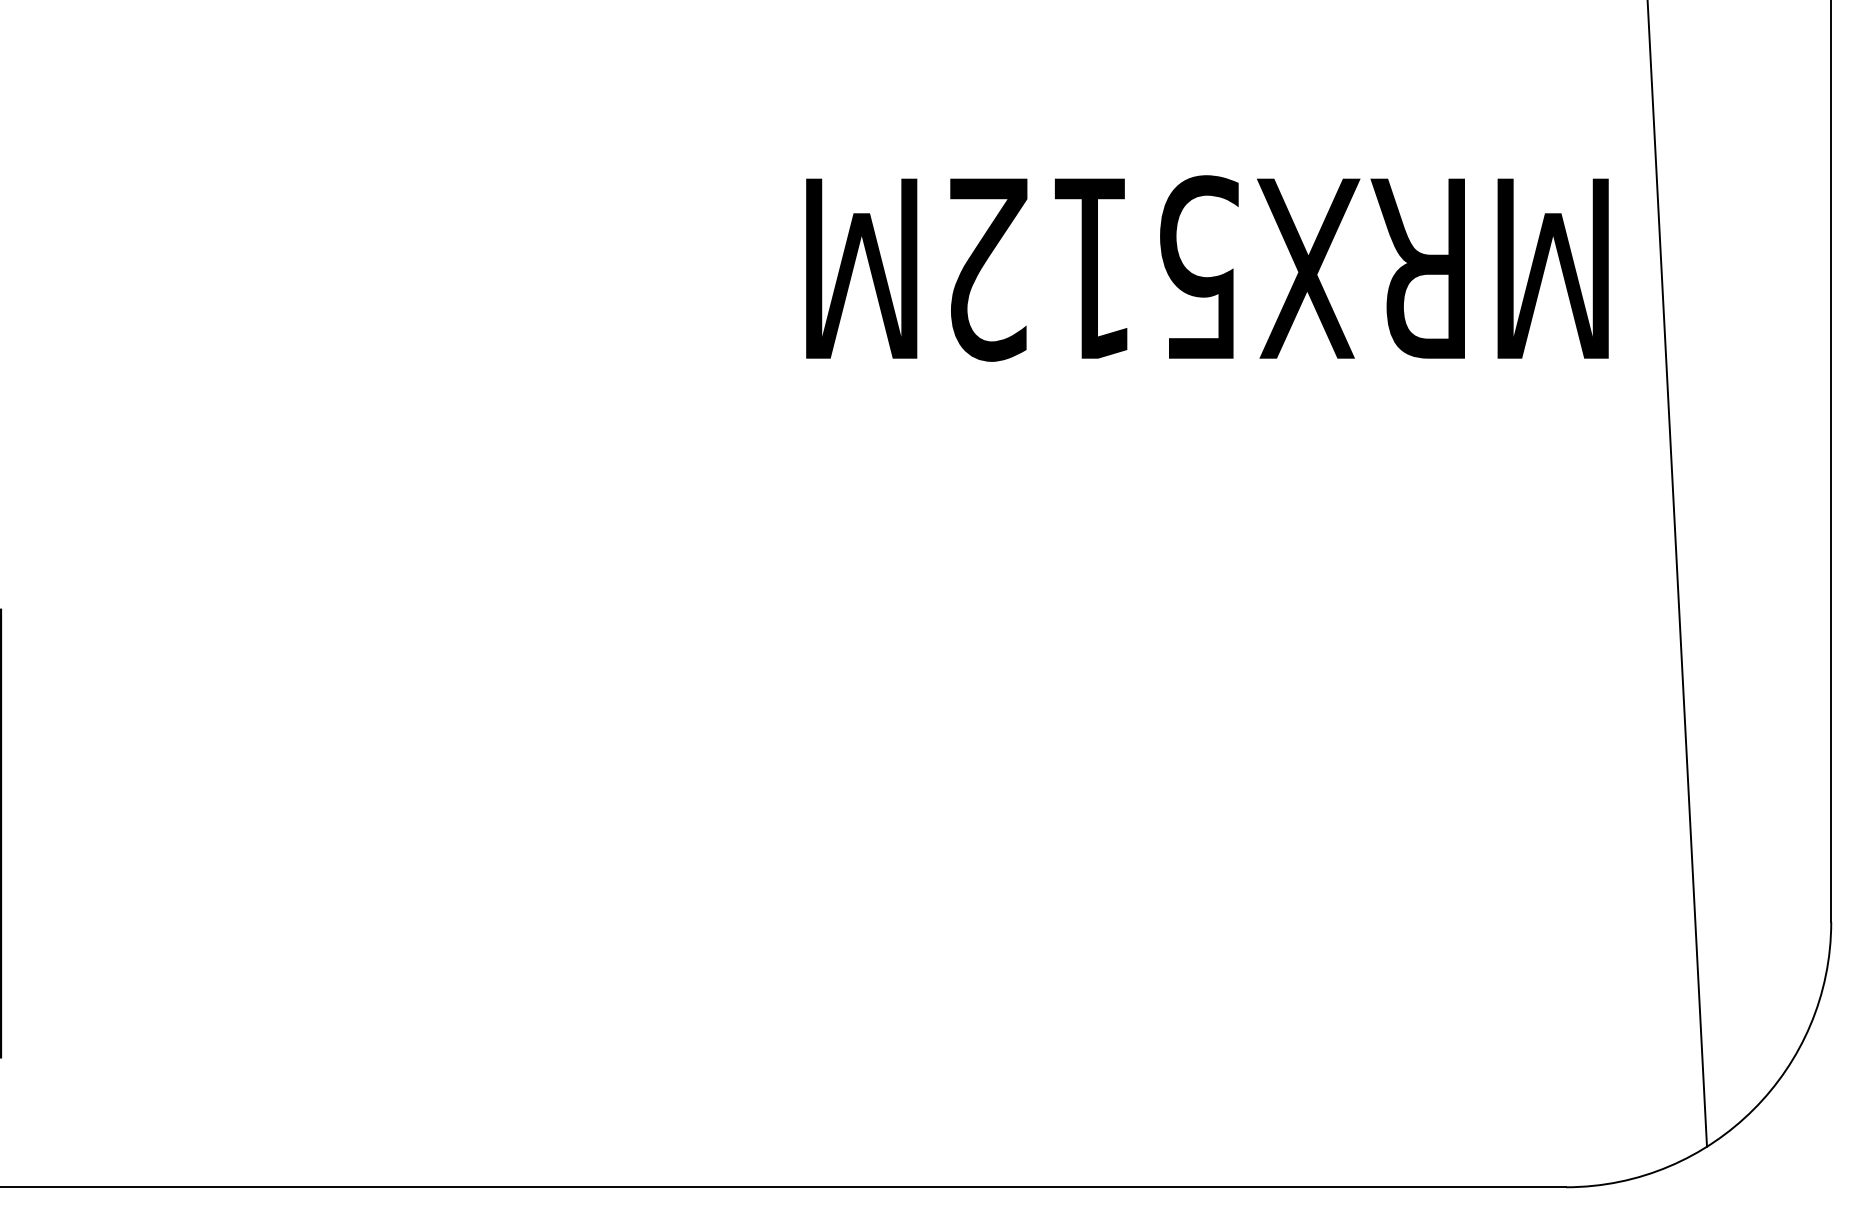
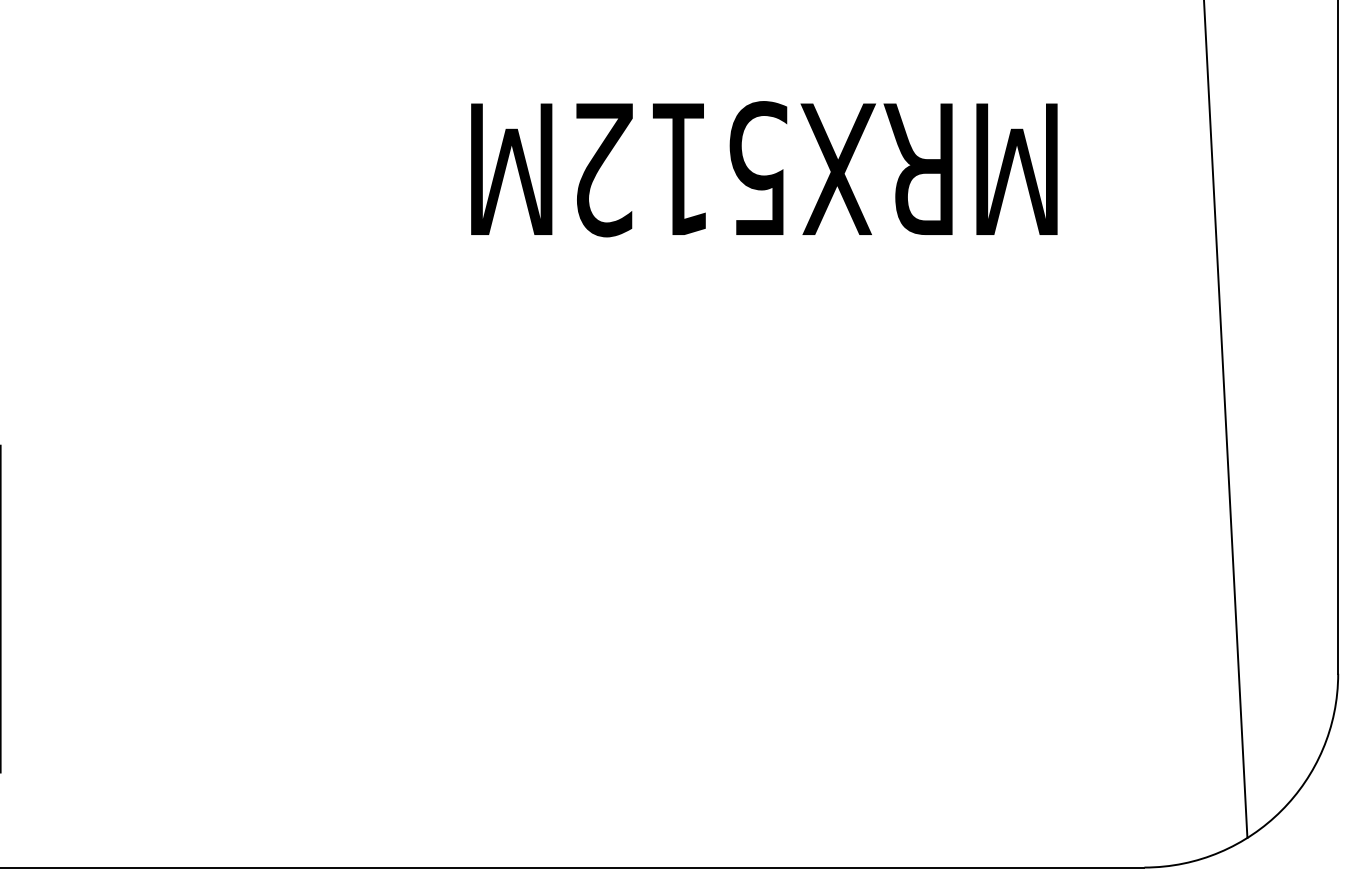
text: (1207, 268) -> (764, 169), moved

